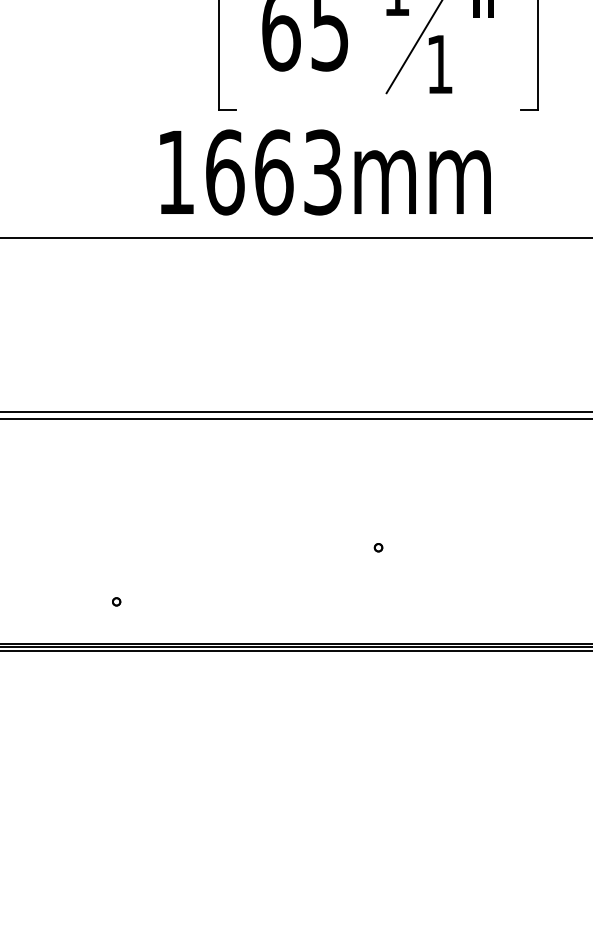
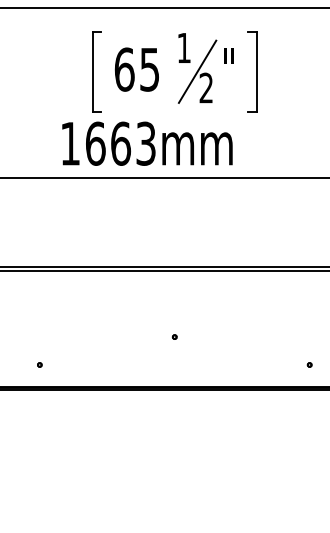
text: (438, 63) -> (205, 87), 1 -> 2

